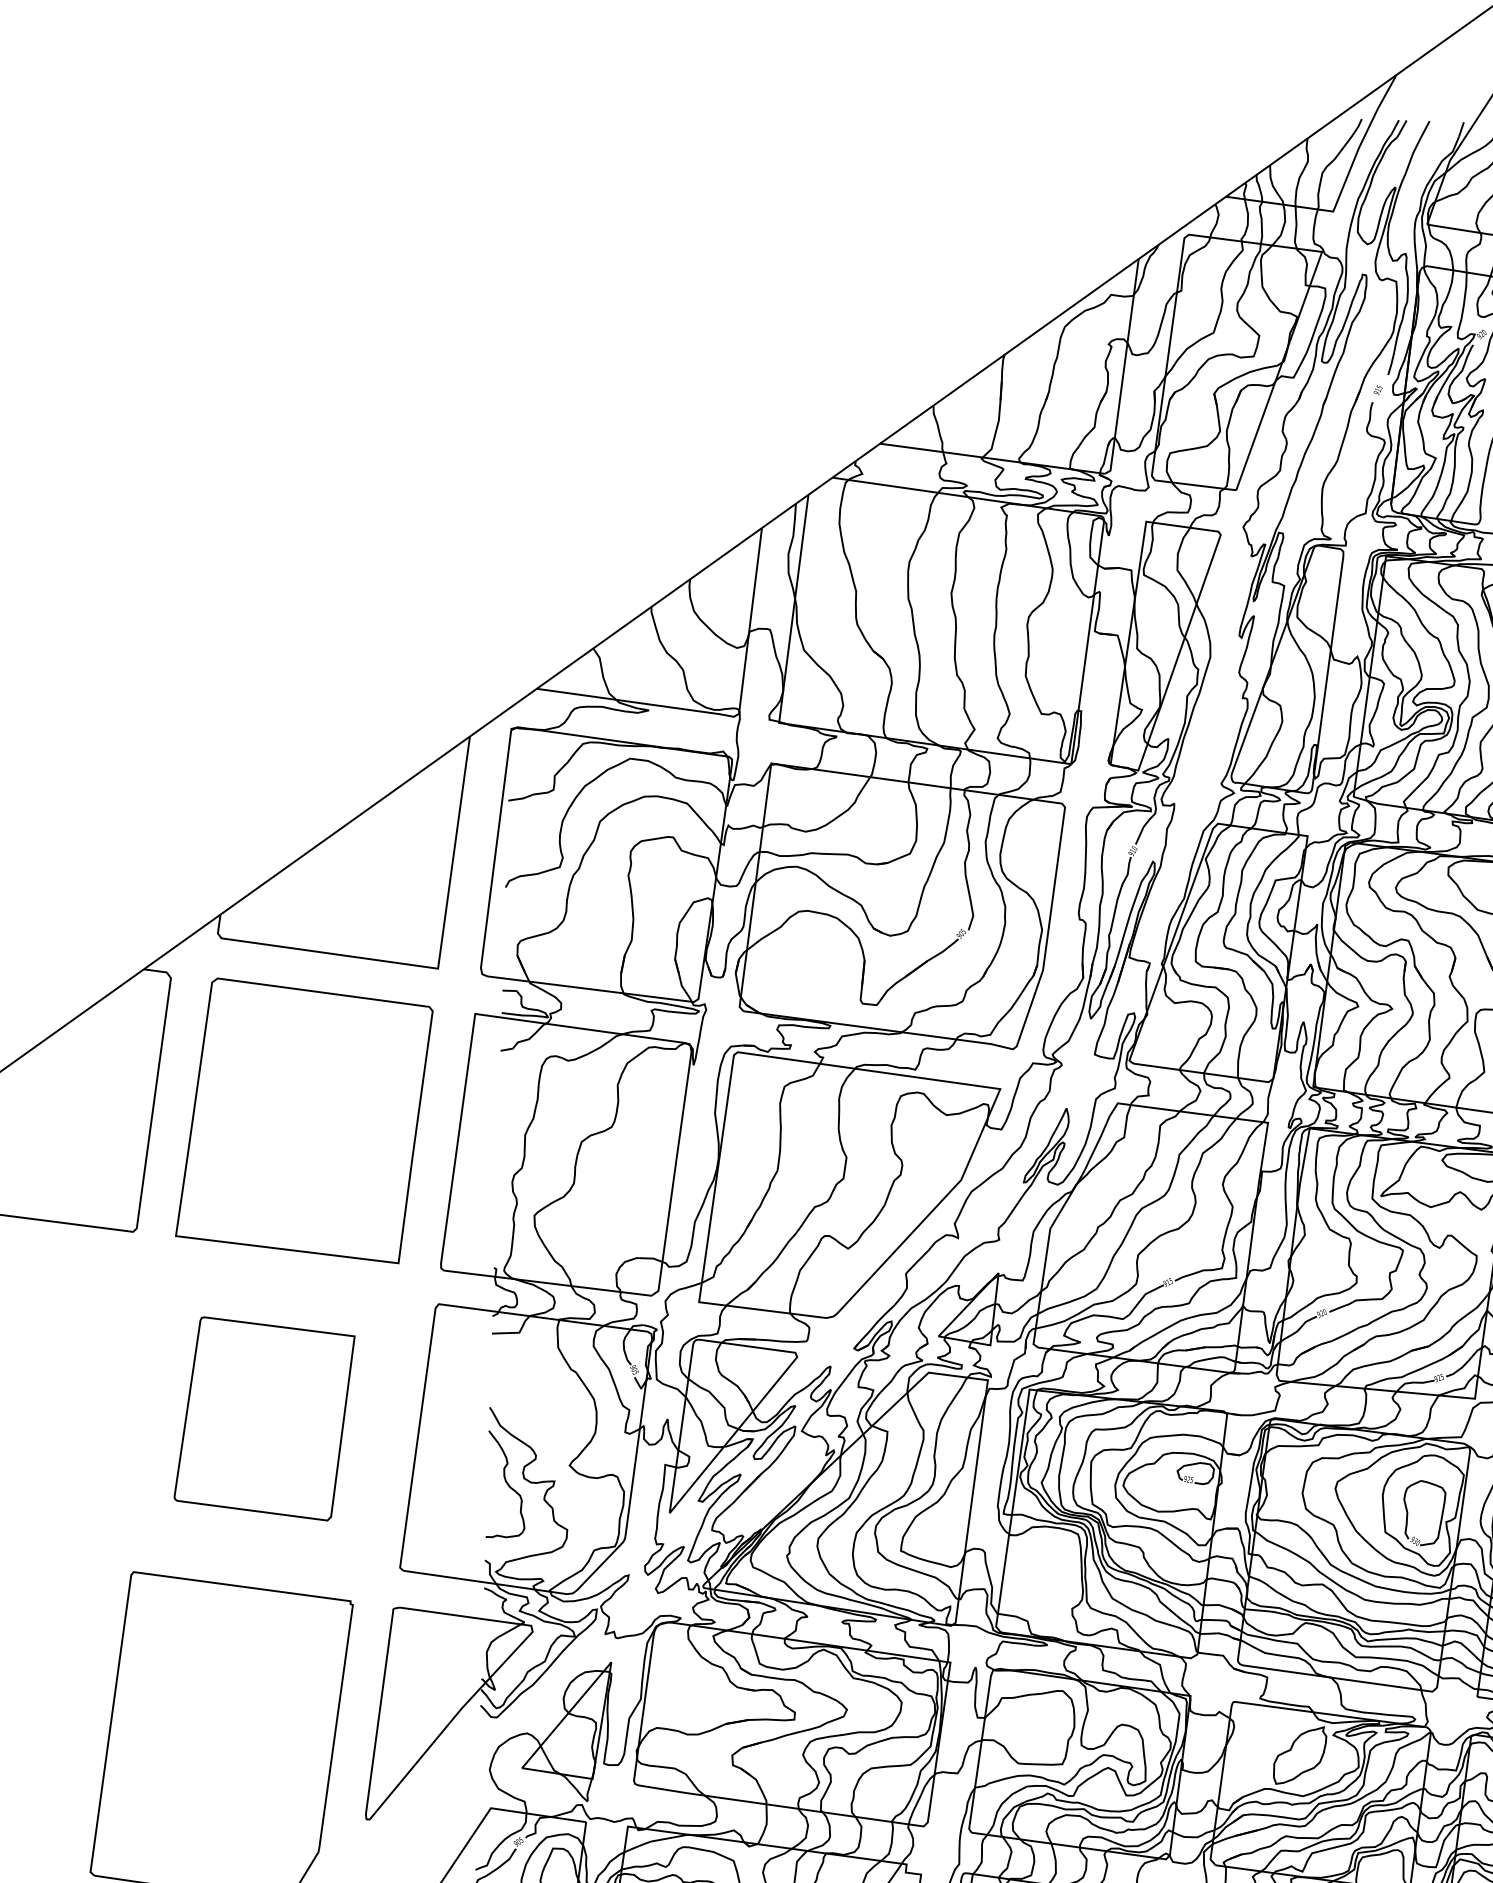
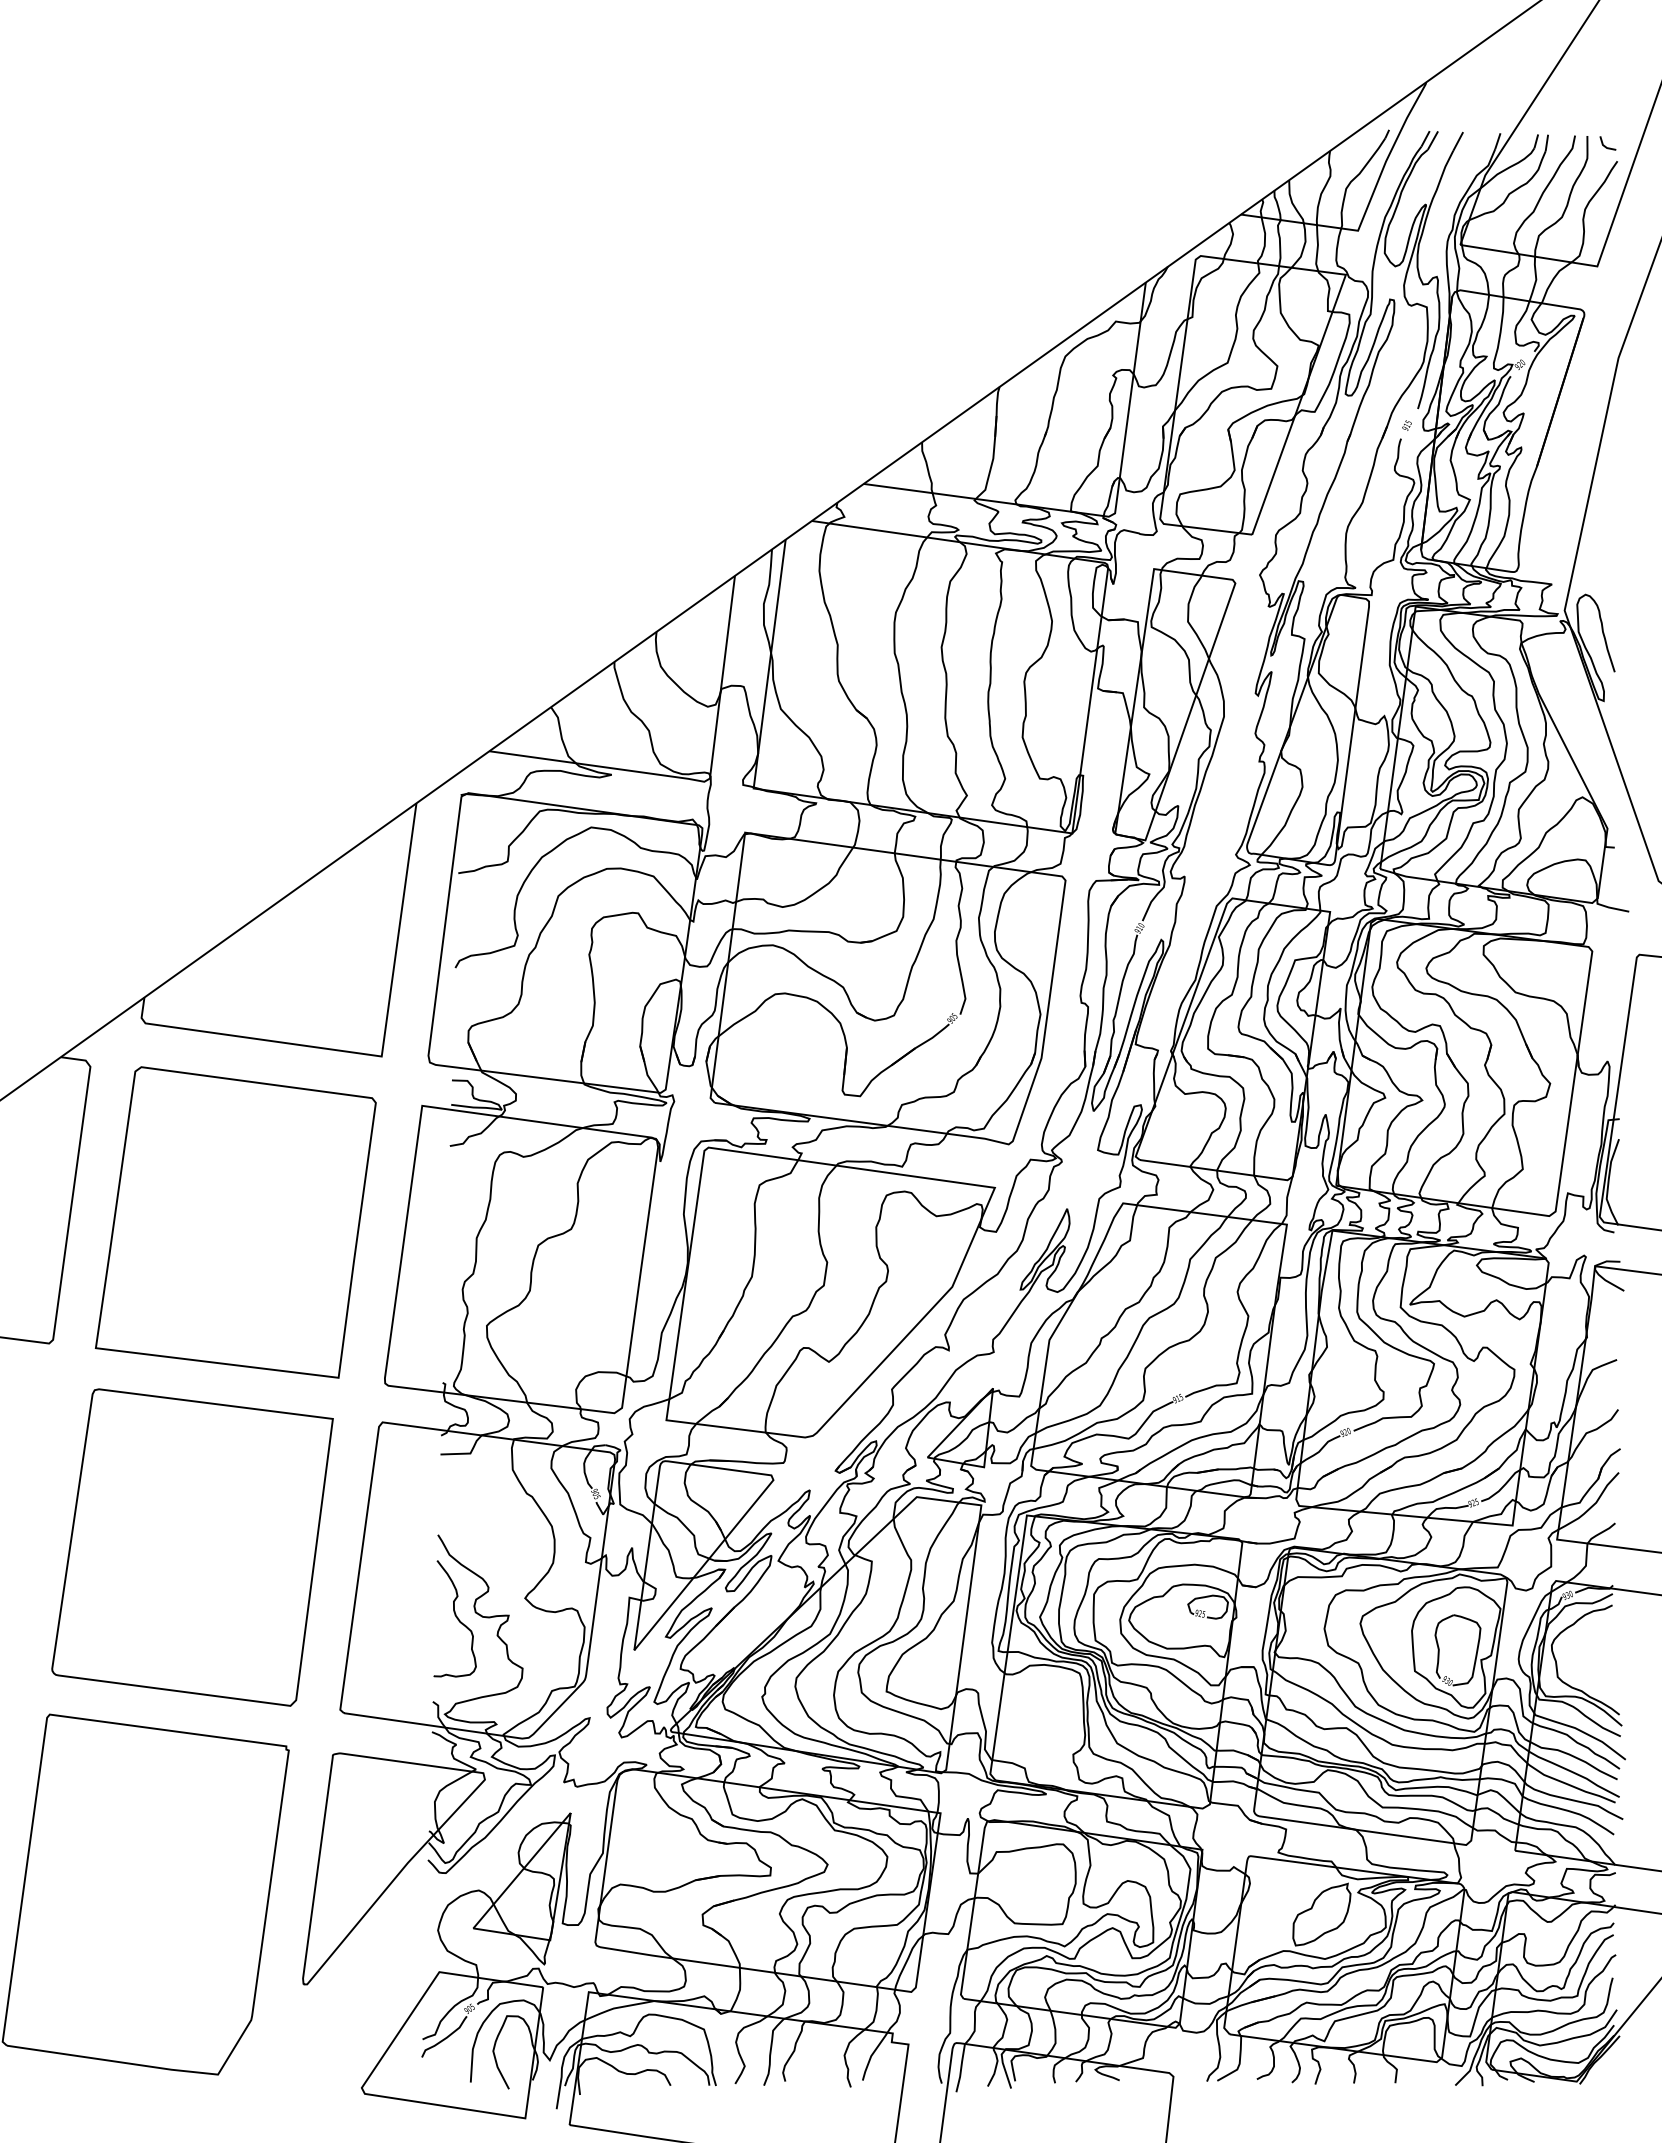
part: (264, 1418) -> (192, 1547), size x1.43

